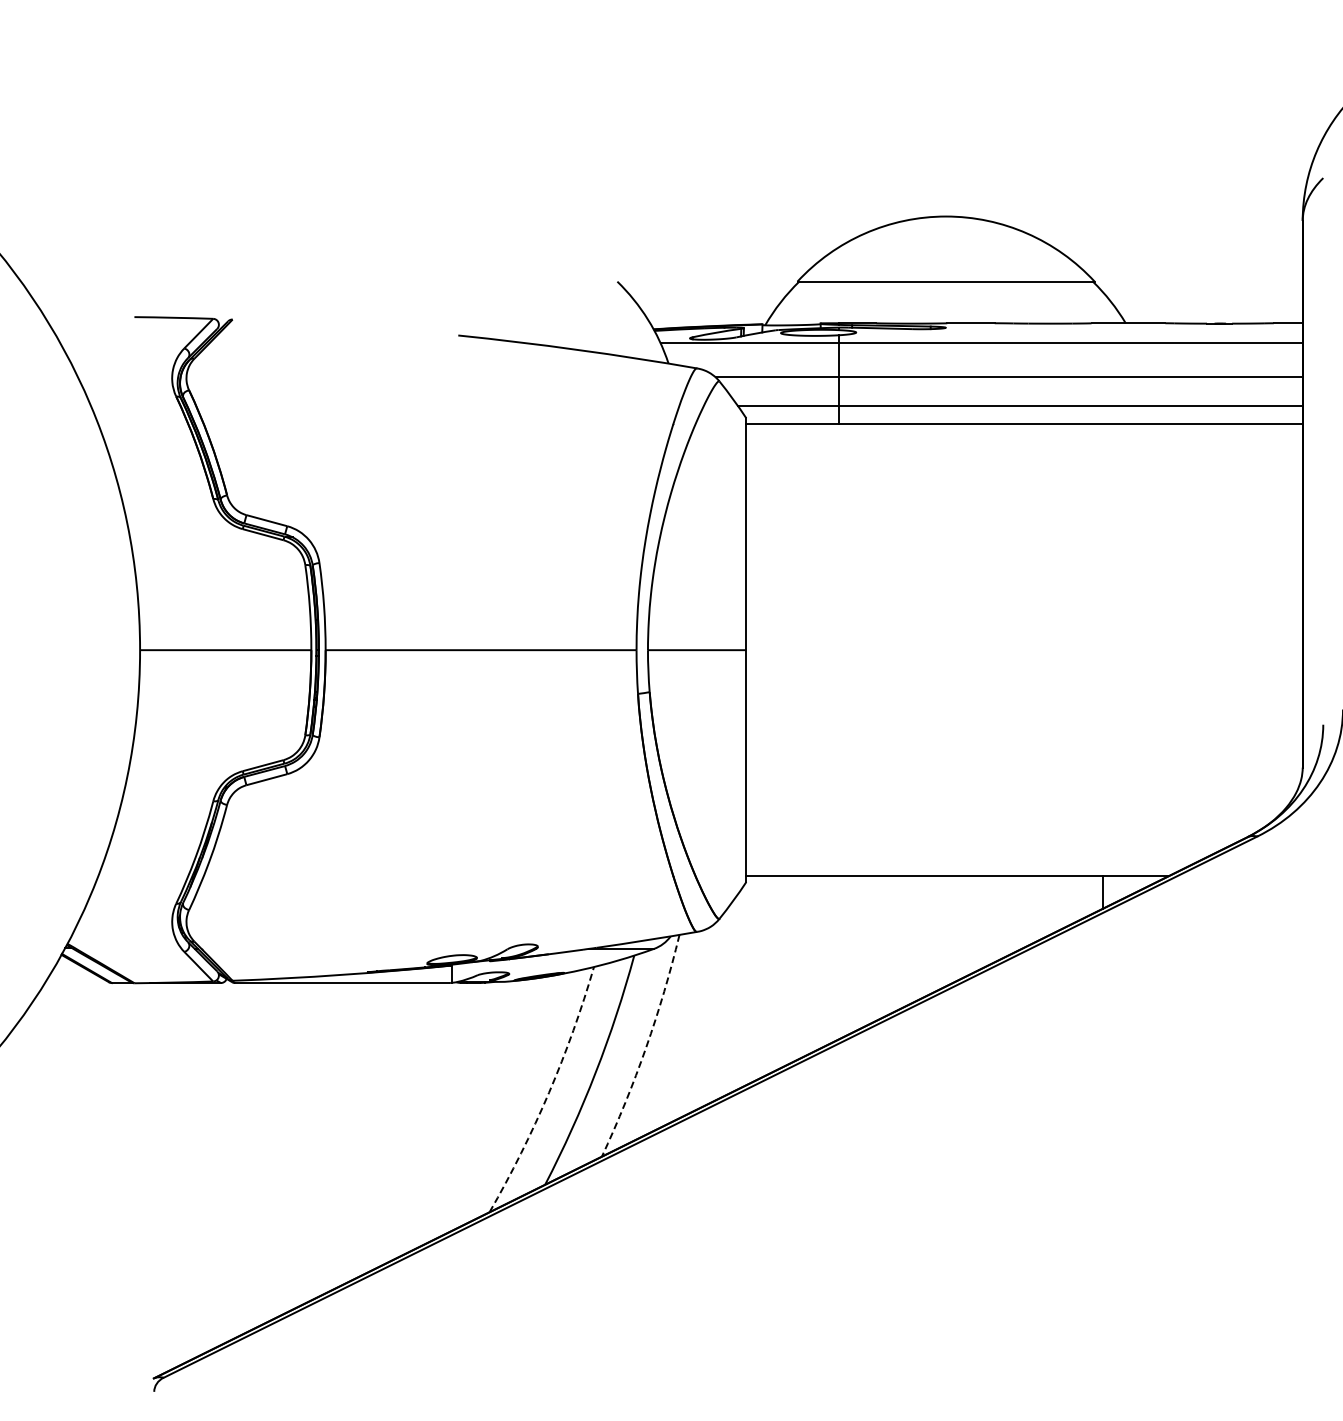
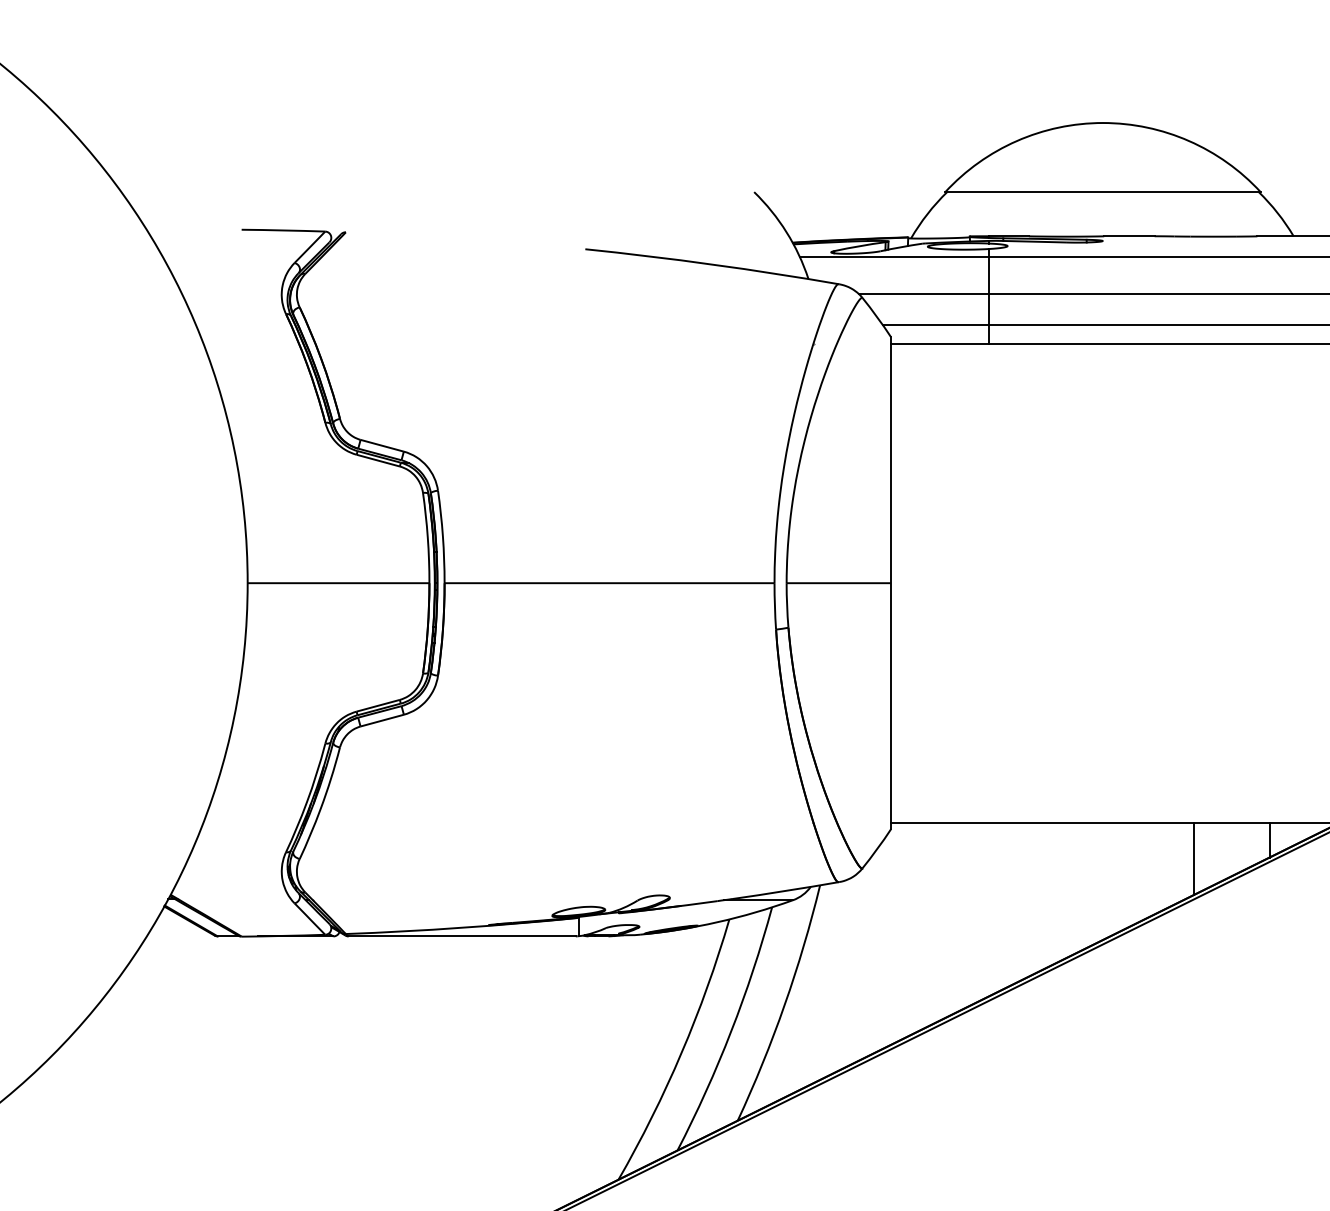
line: (1031, 910) -> (1193, 859), added
arc: (646, 1047) -> (785, 1004), dashed -> solid
arc: (549, 1092) -> (682, 1052), dashed -> solid

